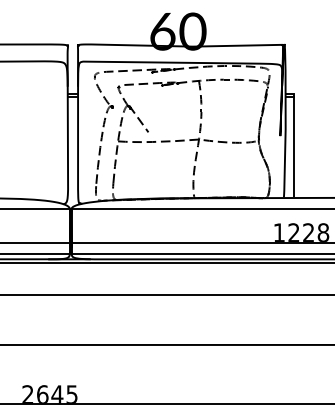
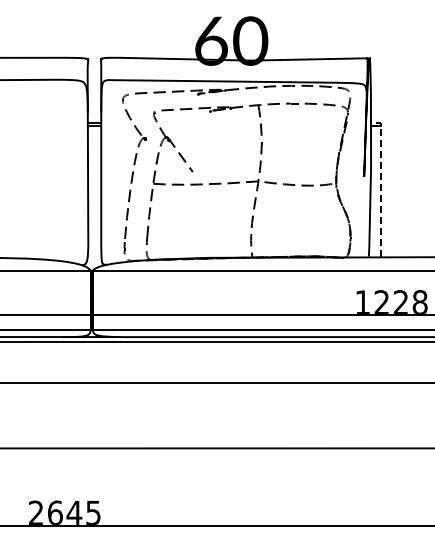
line: (293, 141) -> (381, 183), solid -> dashed

